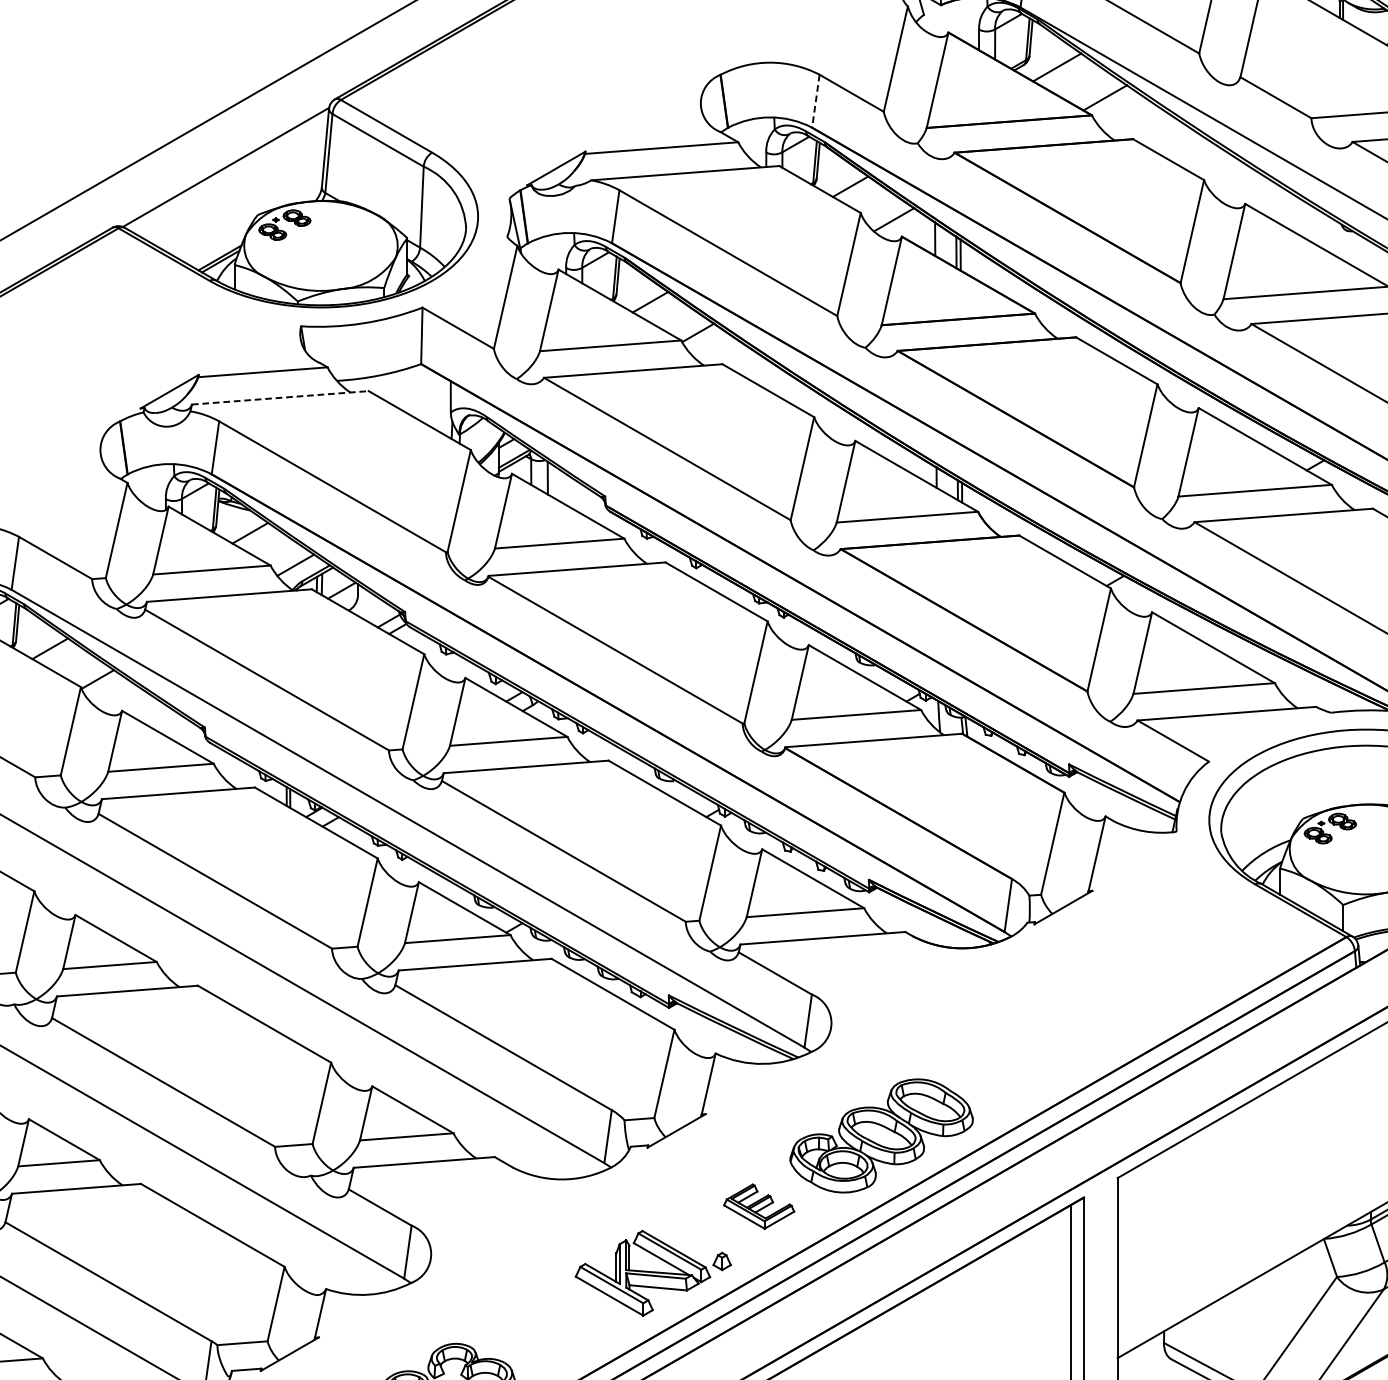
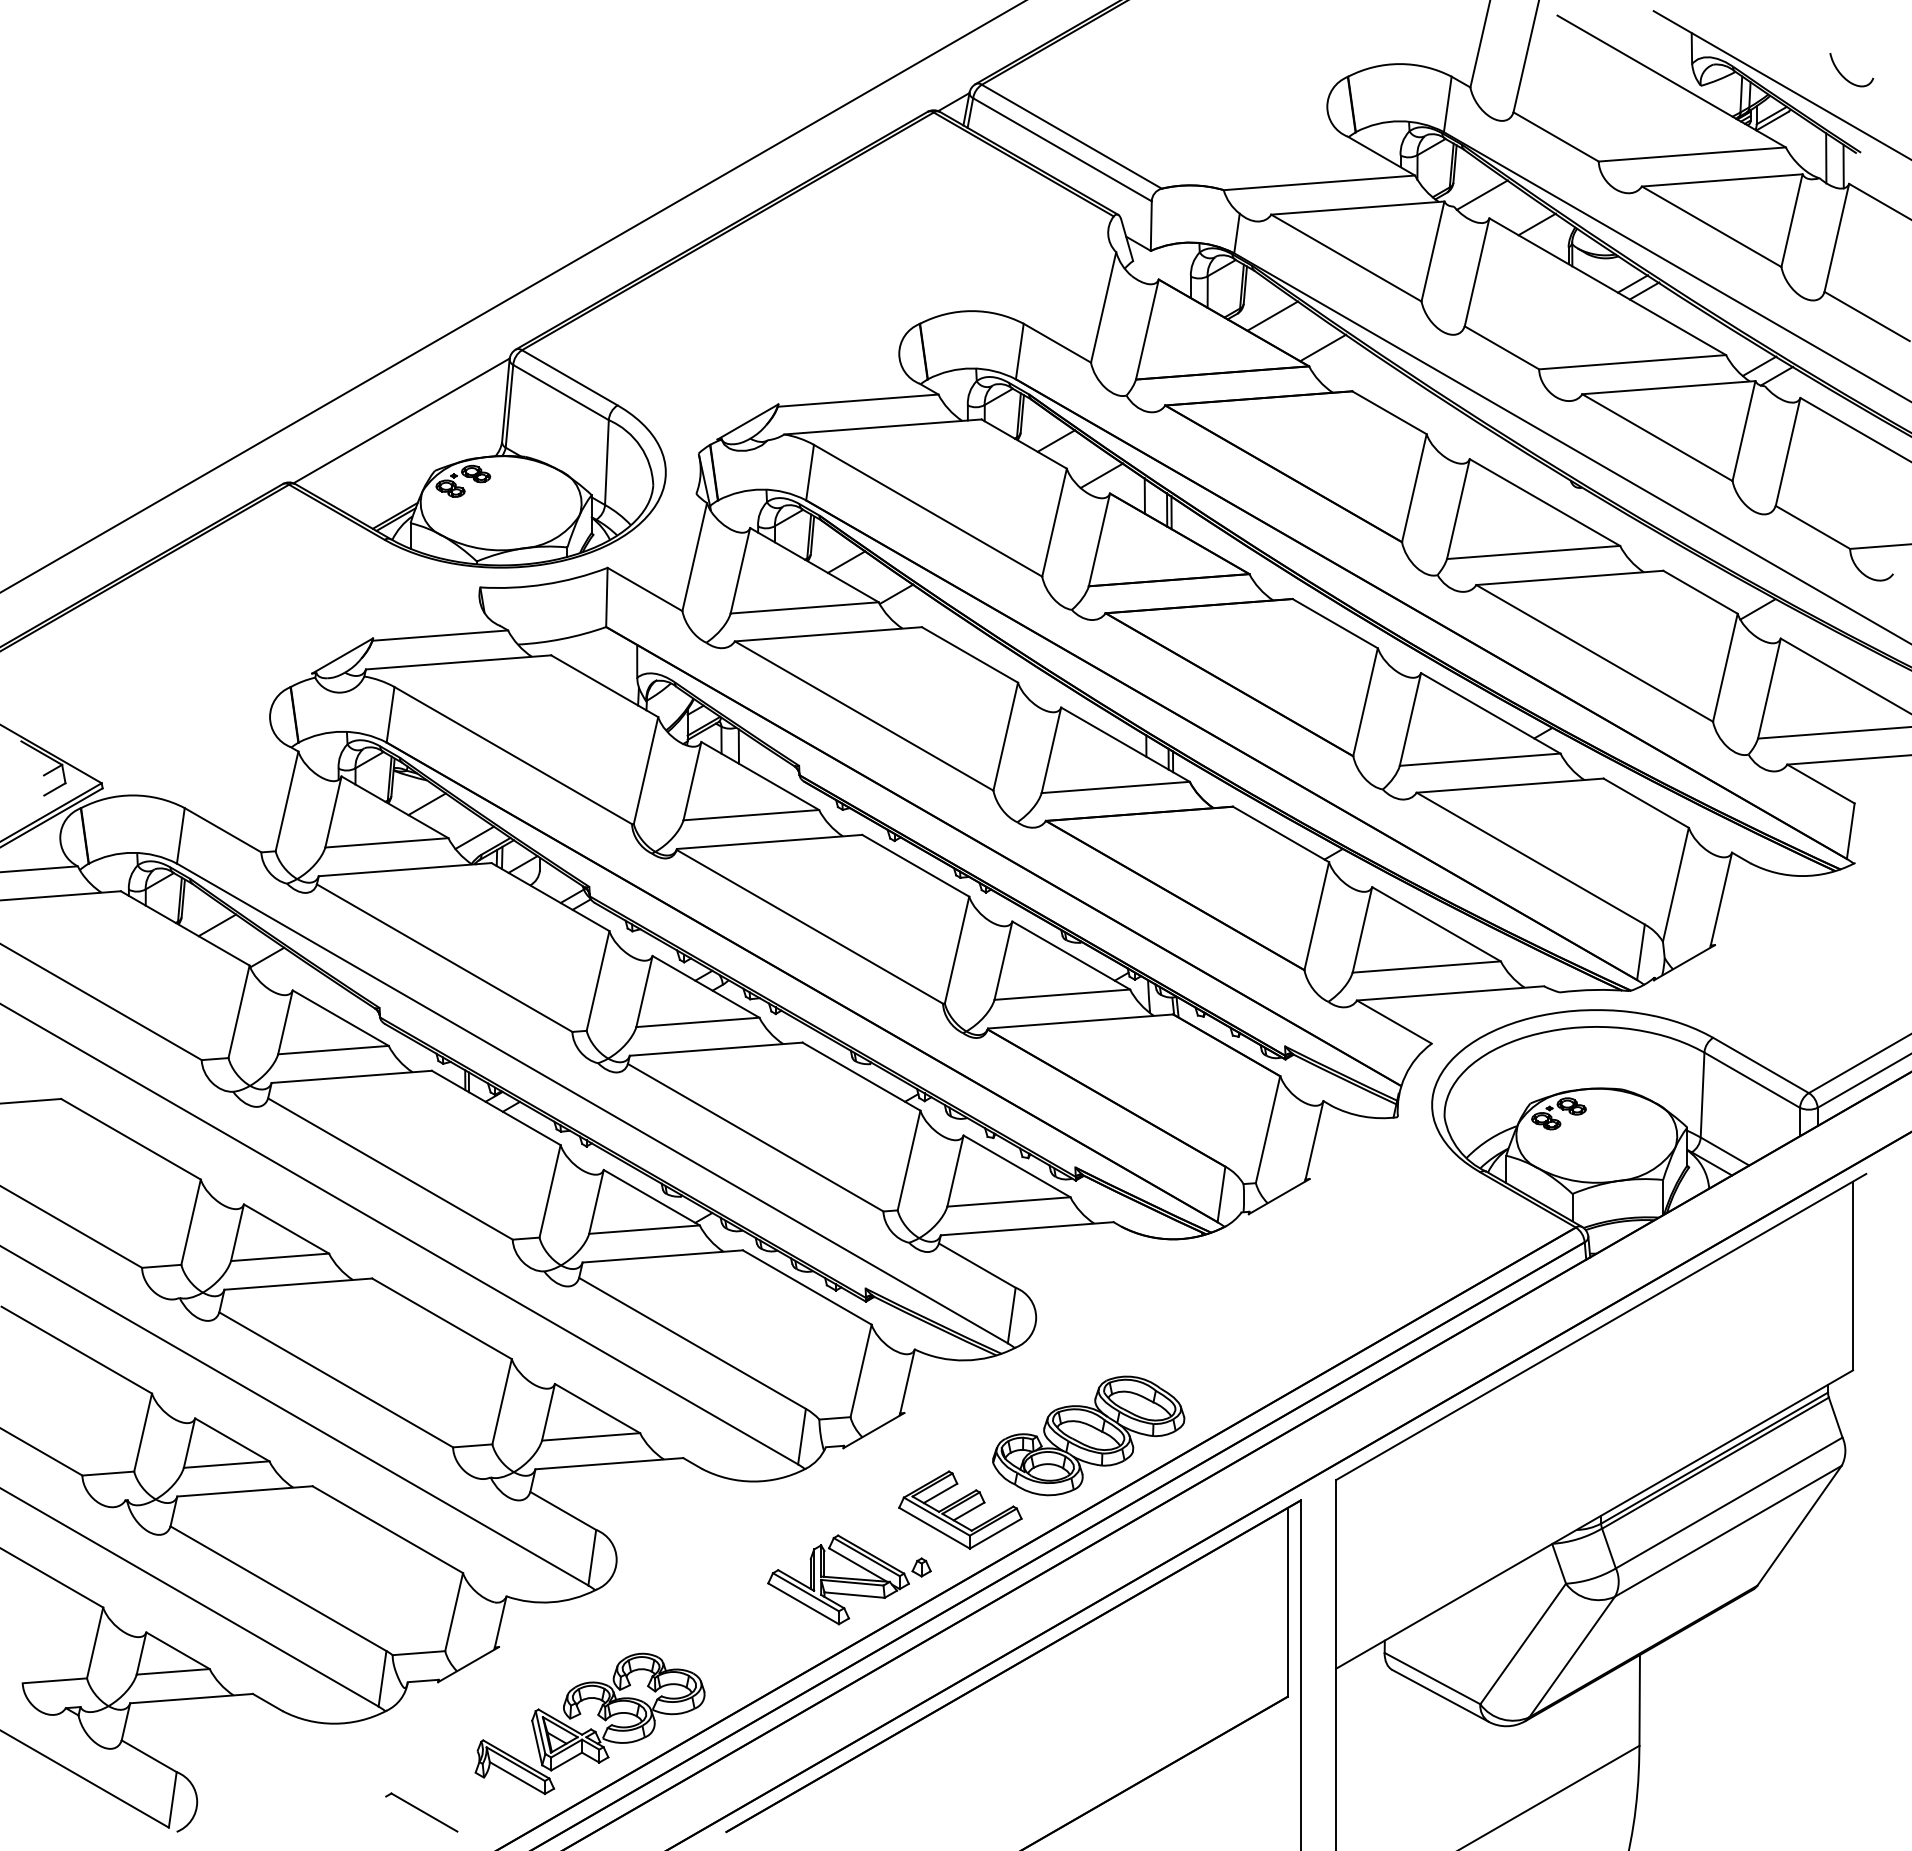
line: (815, 102) -> (1019, 352), dashed -> solid
line: (280, 397) -> (458, 662), dashed -> solid
part: (759, 1206) -> (960, 1509), size x1.67

